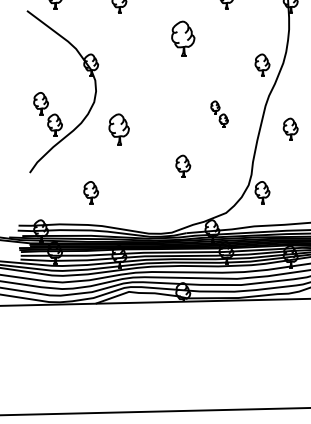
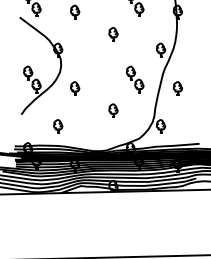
part: (183, 39) -> (113, 34), size x0.62
part: (219, 114) -> (135, 79), size x1.67
part: (119, 129) -> (75, 88), size x0.71

